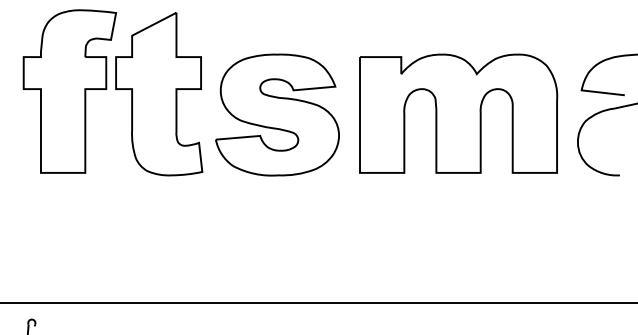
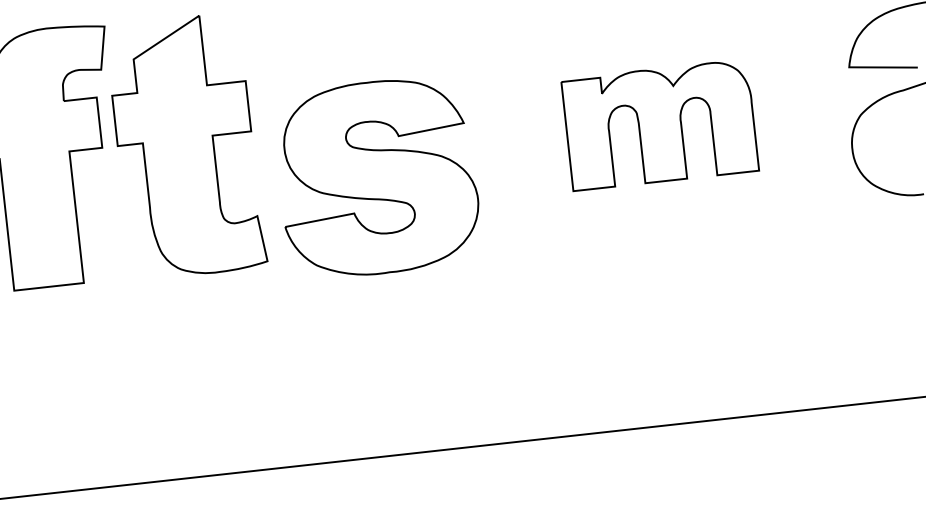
part: (458, 113) -> (659, 125), size x0.6
part: (277, 114) -> (377, 176), moved

